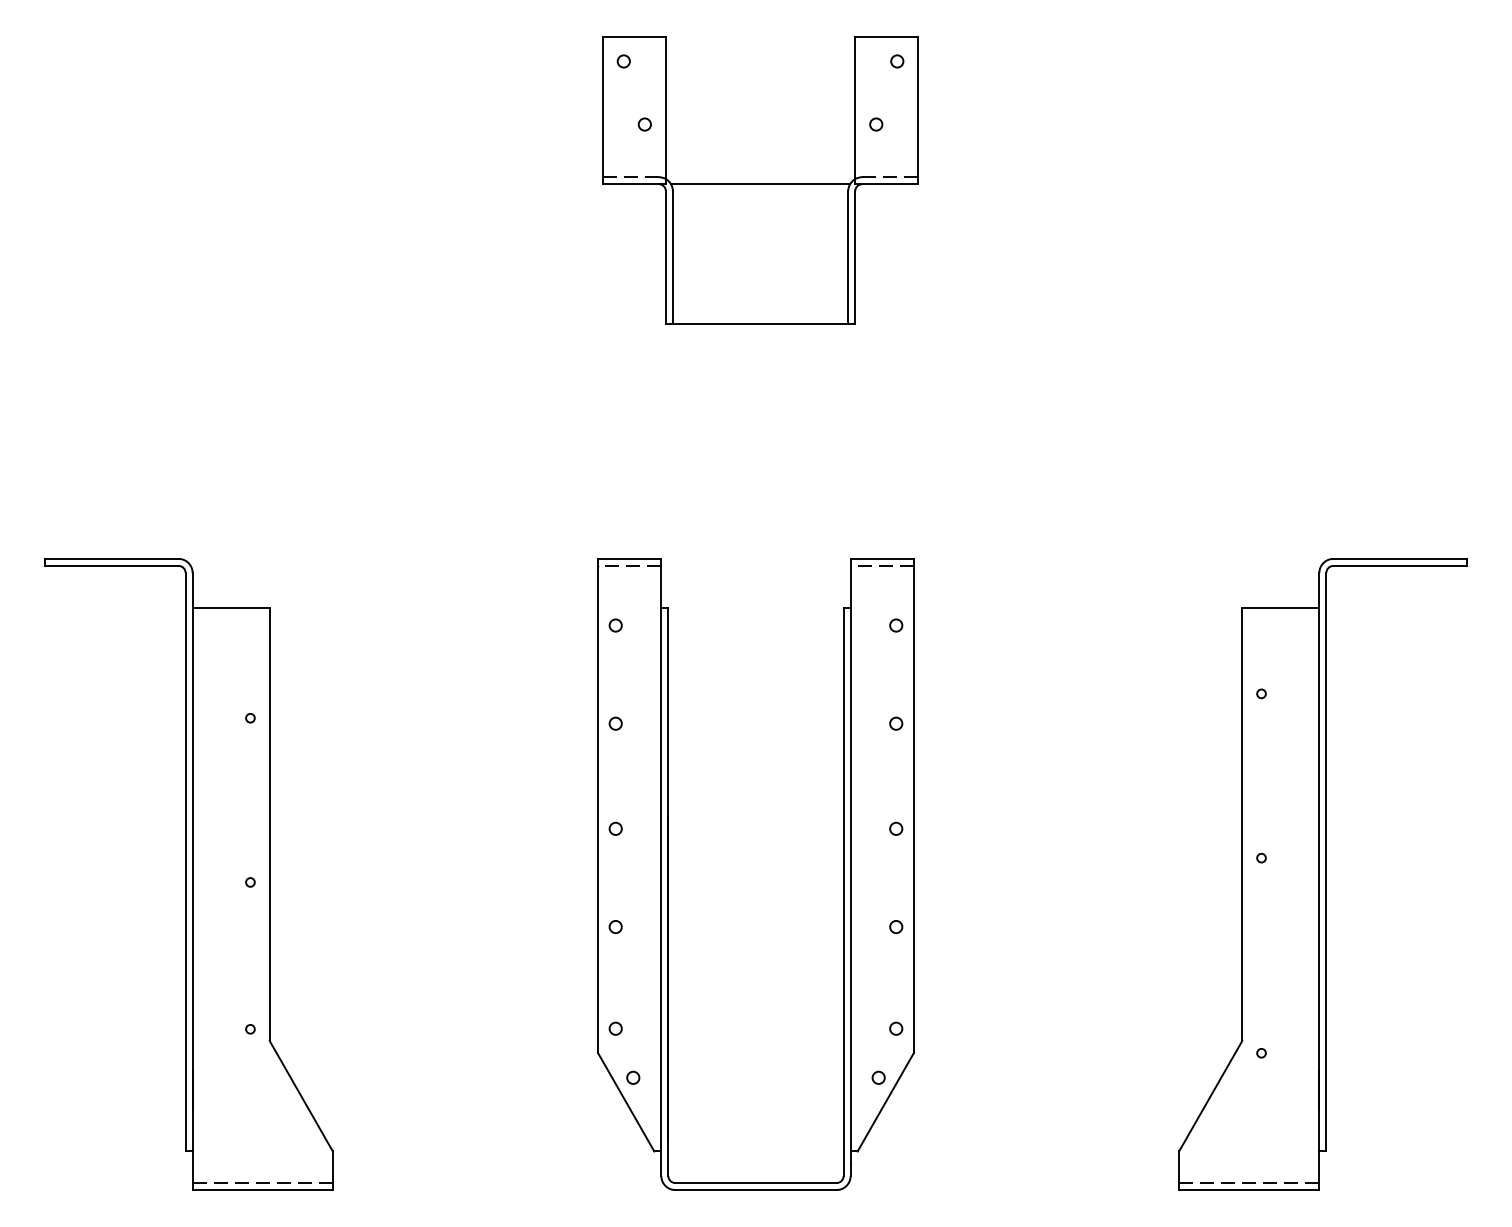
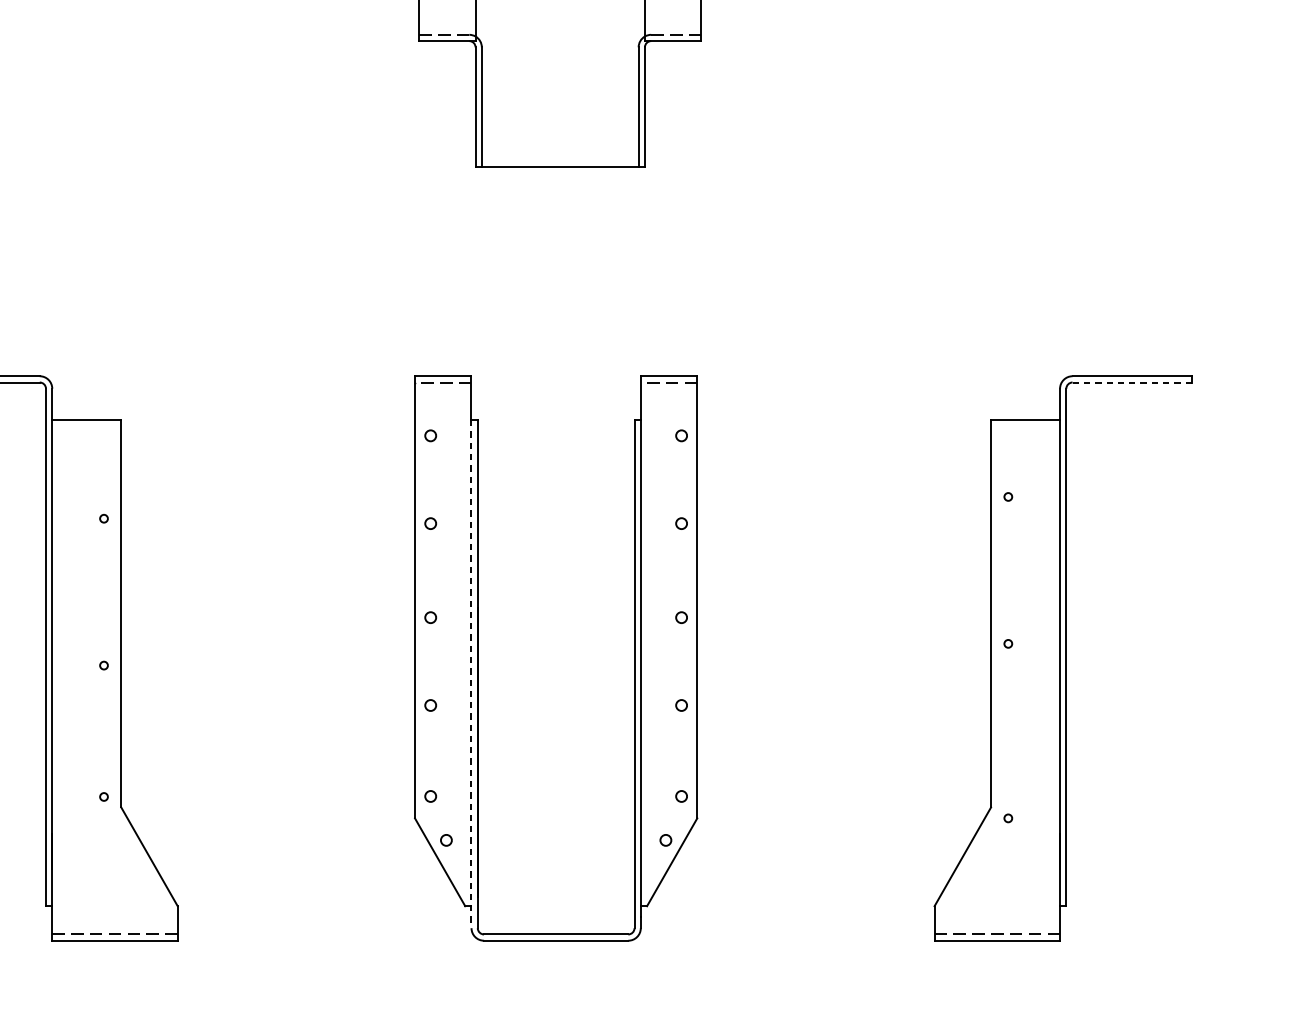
line: (760, 184) -> (560, 41), removed
line: (1400, 565) -> (1132, 382), solid -> dashed
line: (661, 892) -> (471, 674), solid -> dashed

